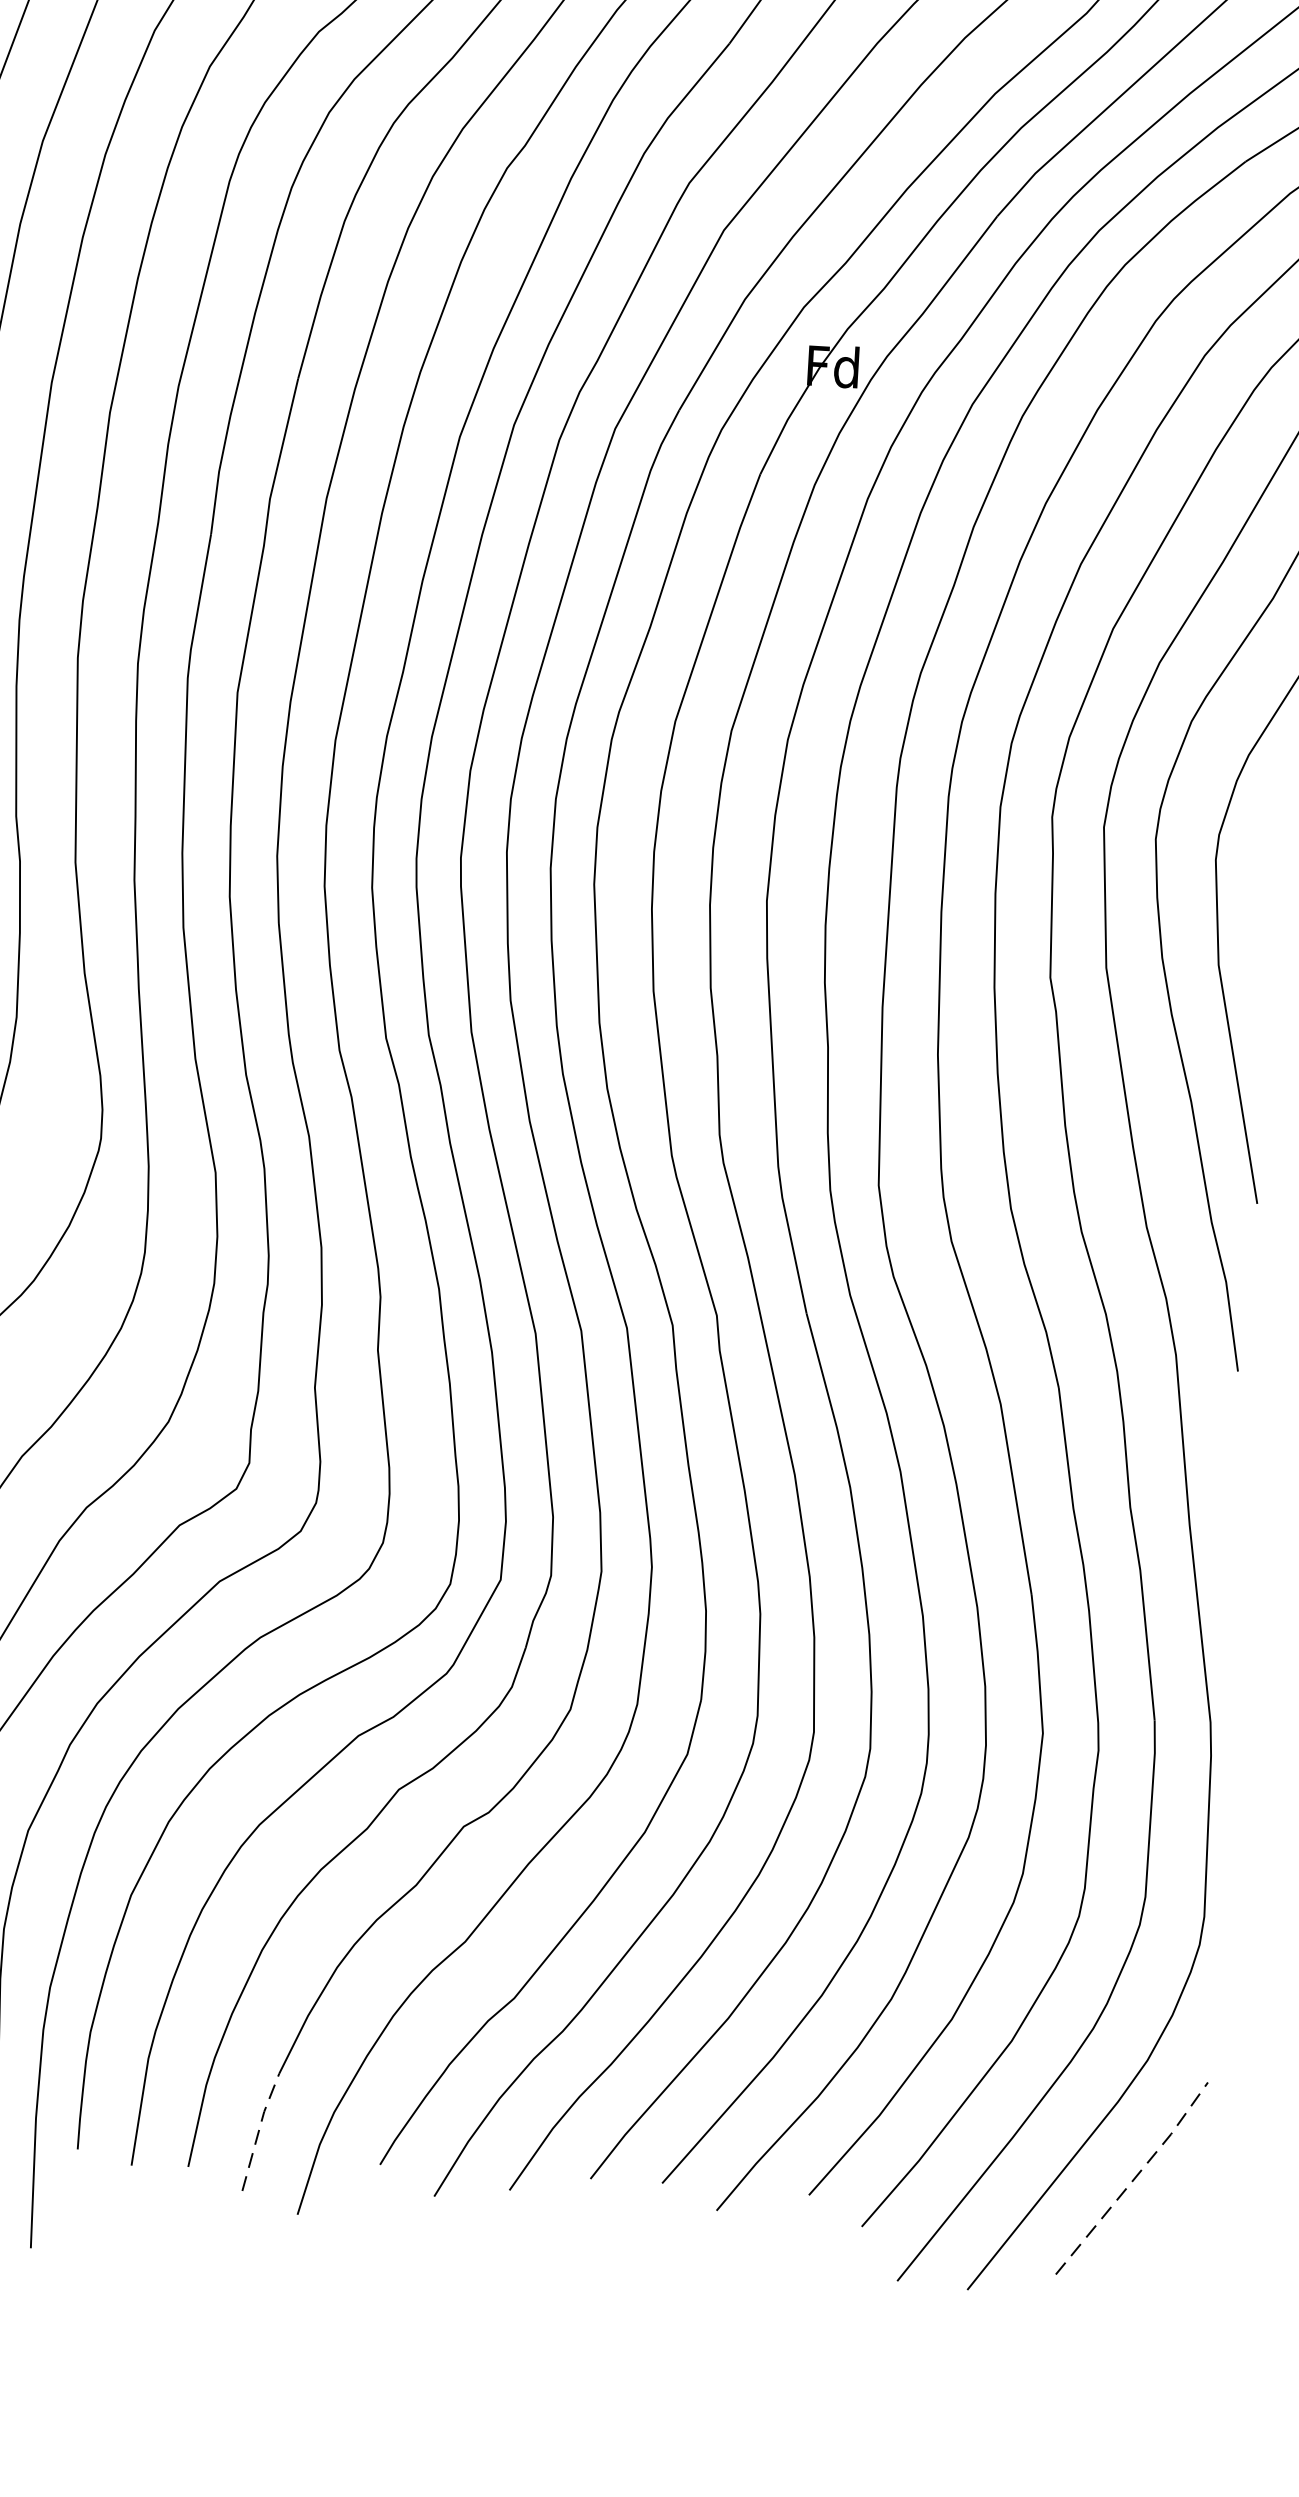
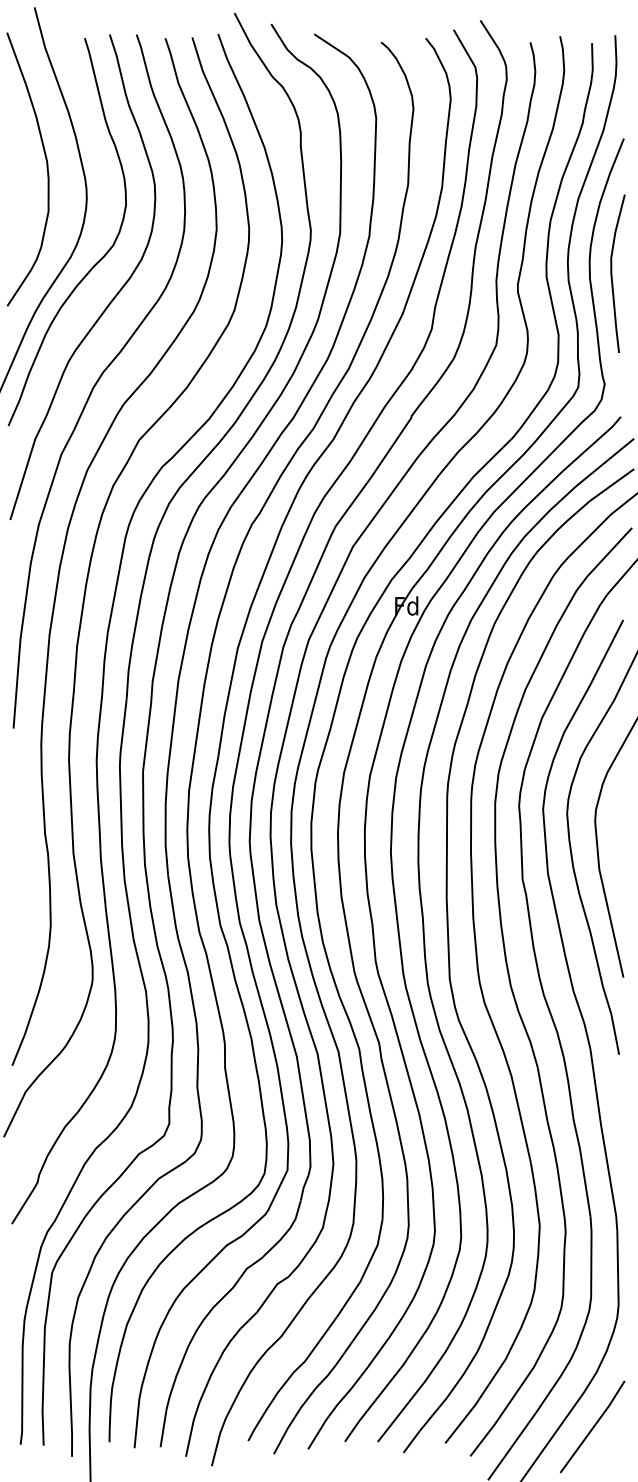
line: (258, 2130) -> (191, 1428), dashed -> solid
line: (1136, 2177) -> (594, 1426), dashed -> solid

